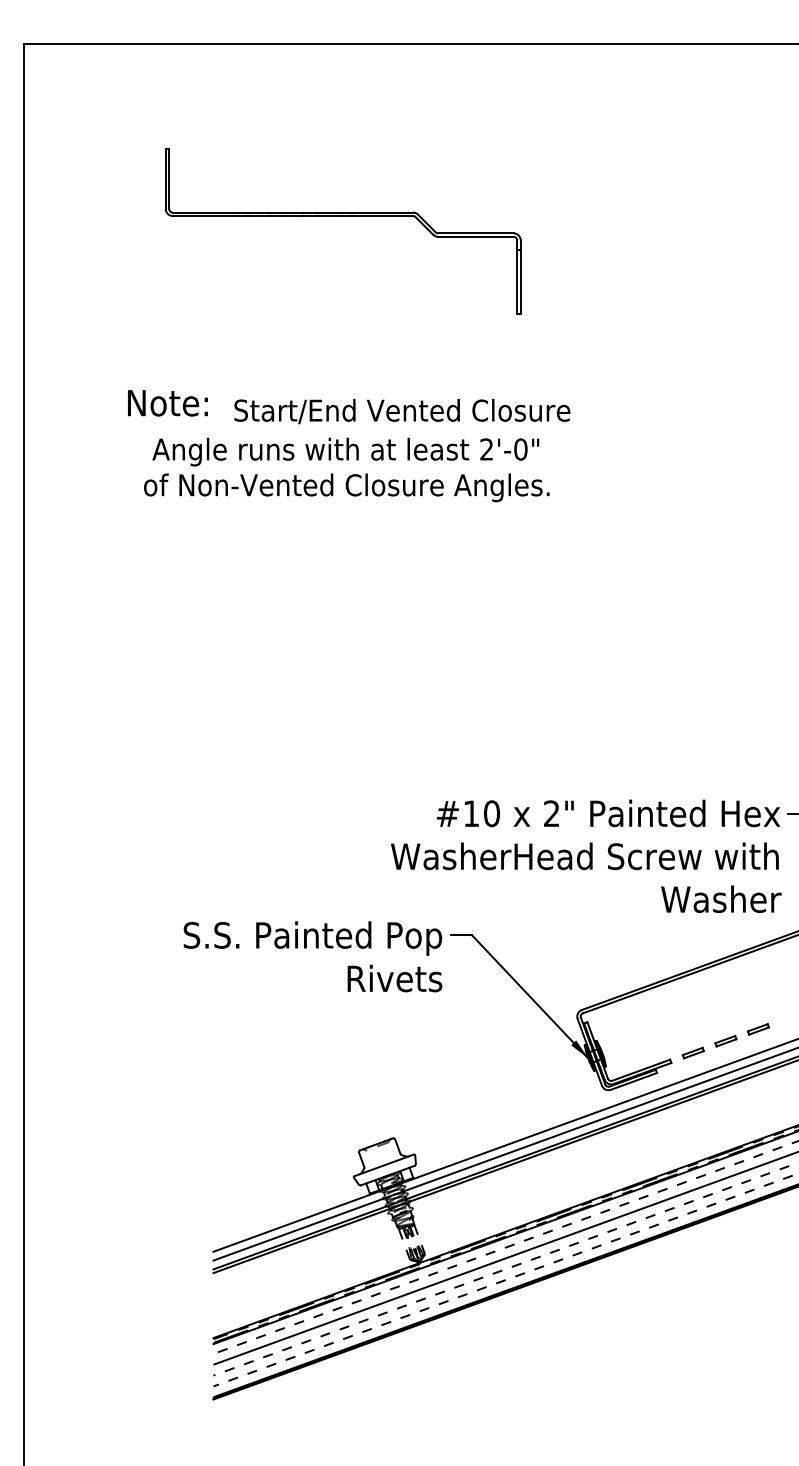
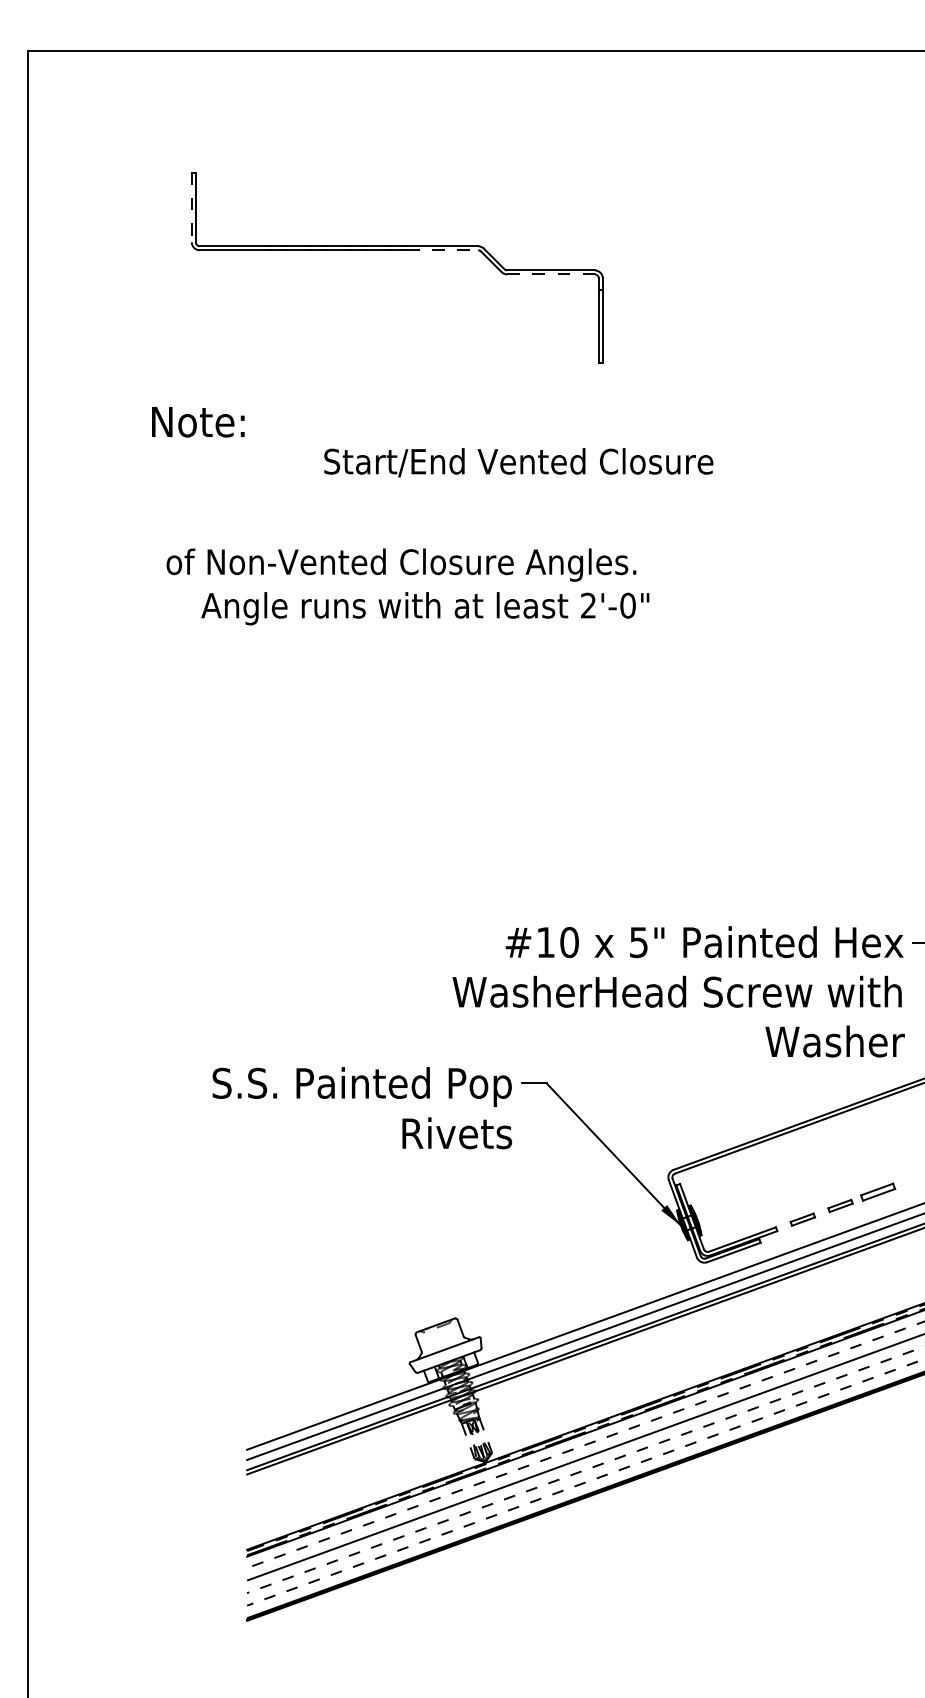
line: (165, 179) -> (191, 207), solid -> dashed
line: (382, 216) -> (442, 250), solid -> dashed
line: (476, 236) -> (551, 274), solid -> dashed
text: (168, 403) -> (198, 422), moved
text: (402, 411) -> (518, 462), moved
text: (345, 451) -> (425, 608), moved
text: (551, 813) -> (638, 942), 2" -> 5"
part: (758, 1029) -> (878, 1192), size x1.4

